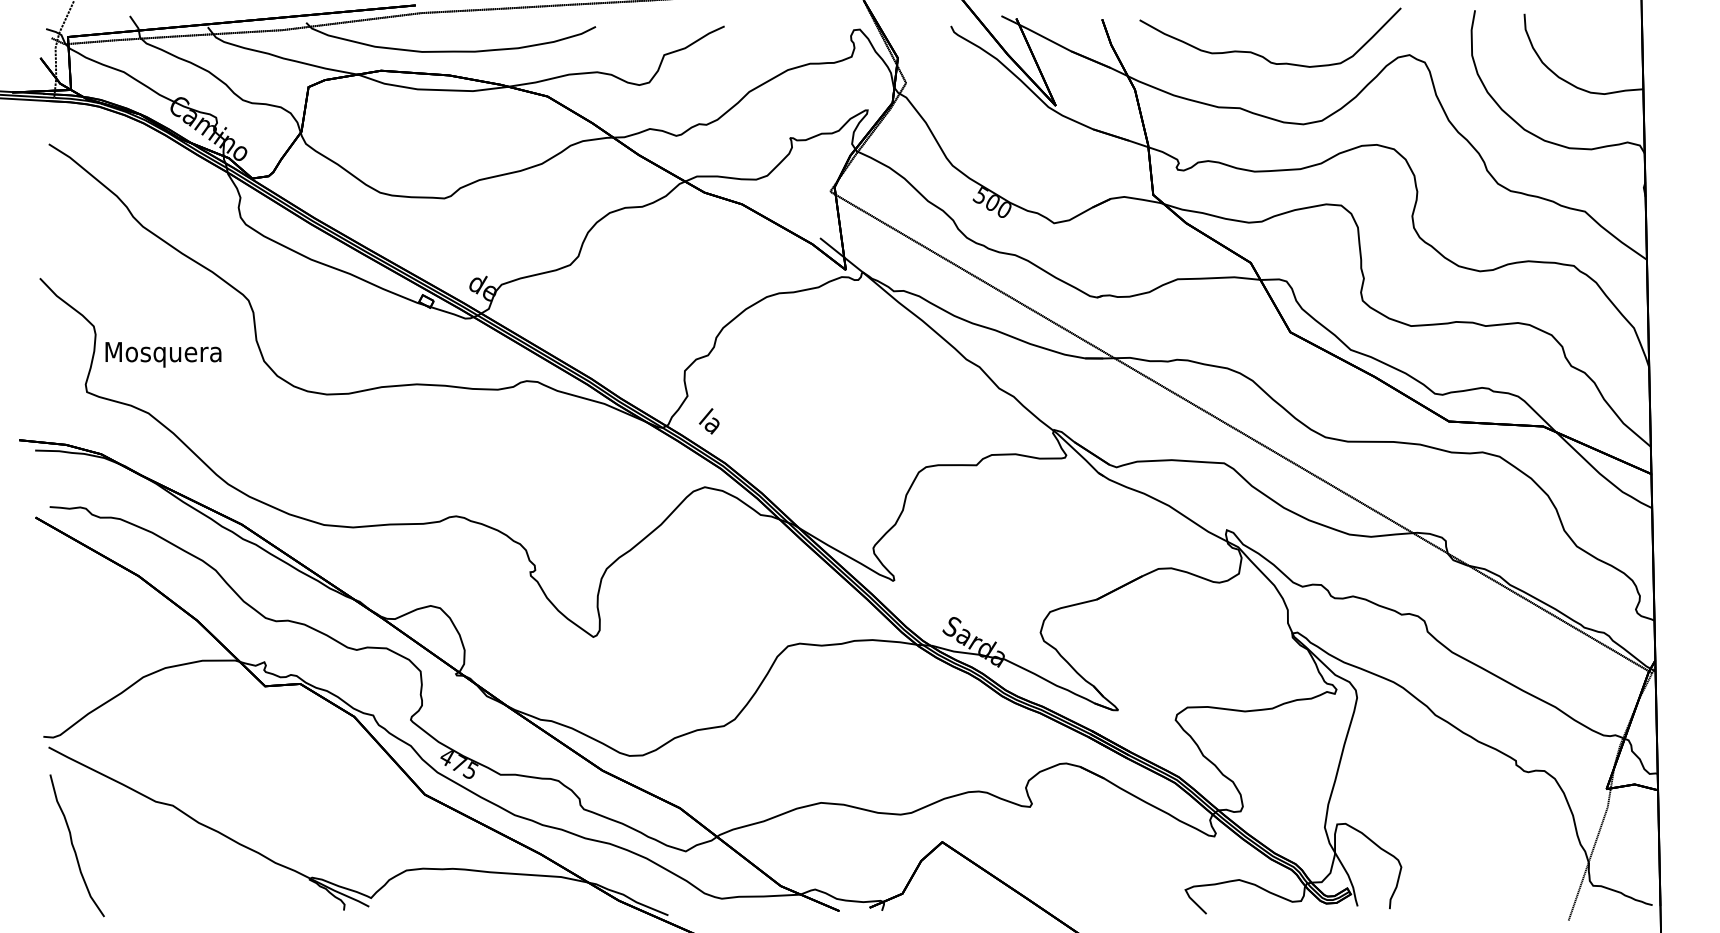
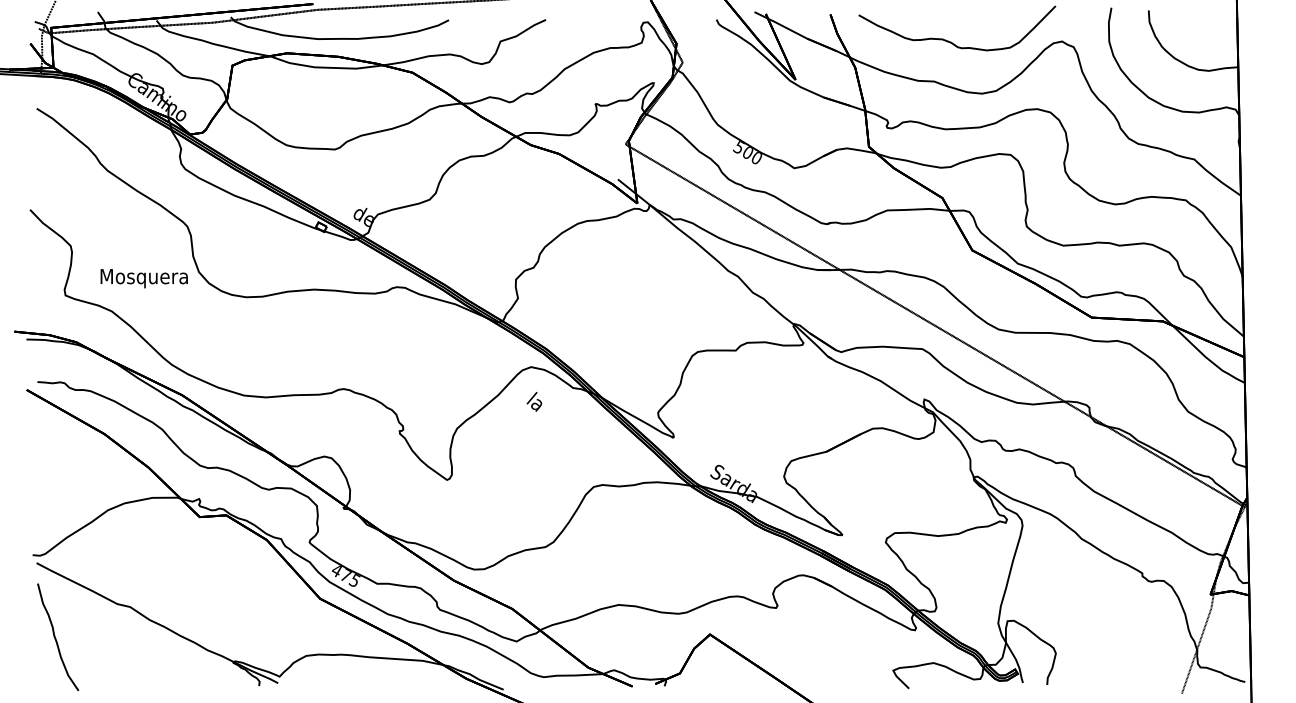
text: (163, 354) -> (144, 278), moved
text: (709, 421) -> (534, 401), moved

